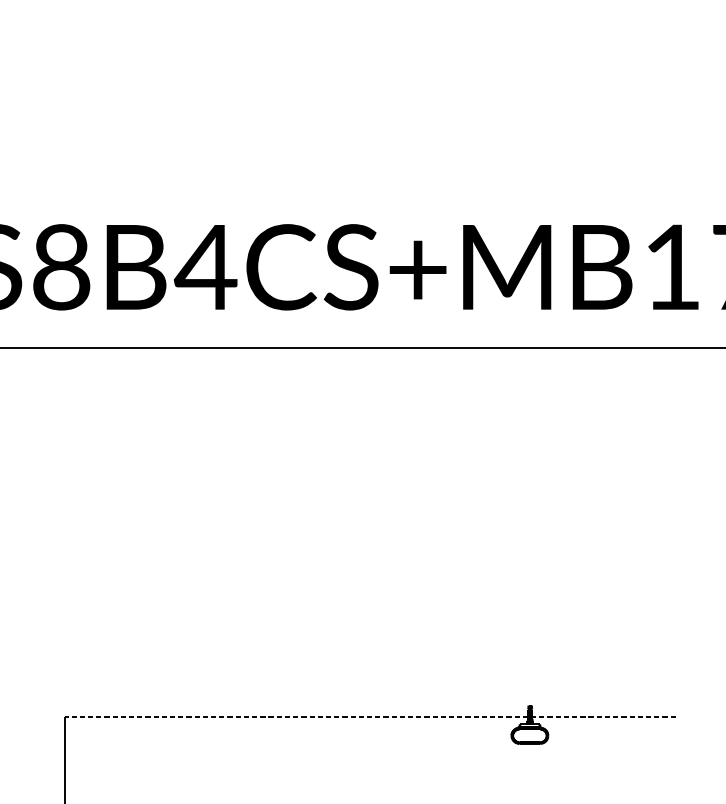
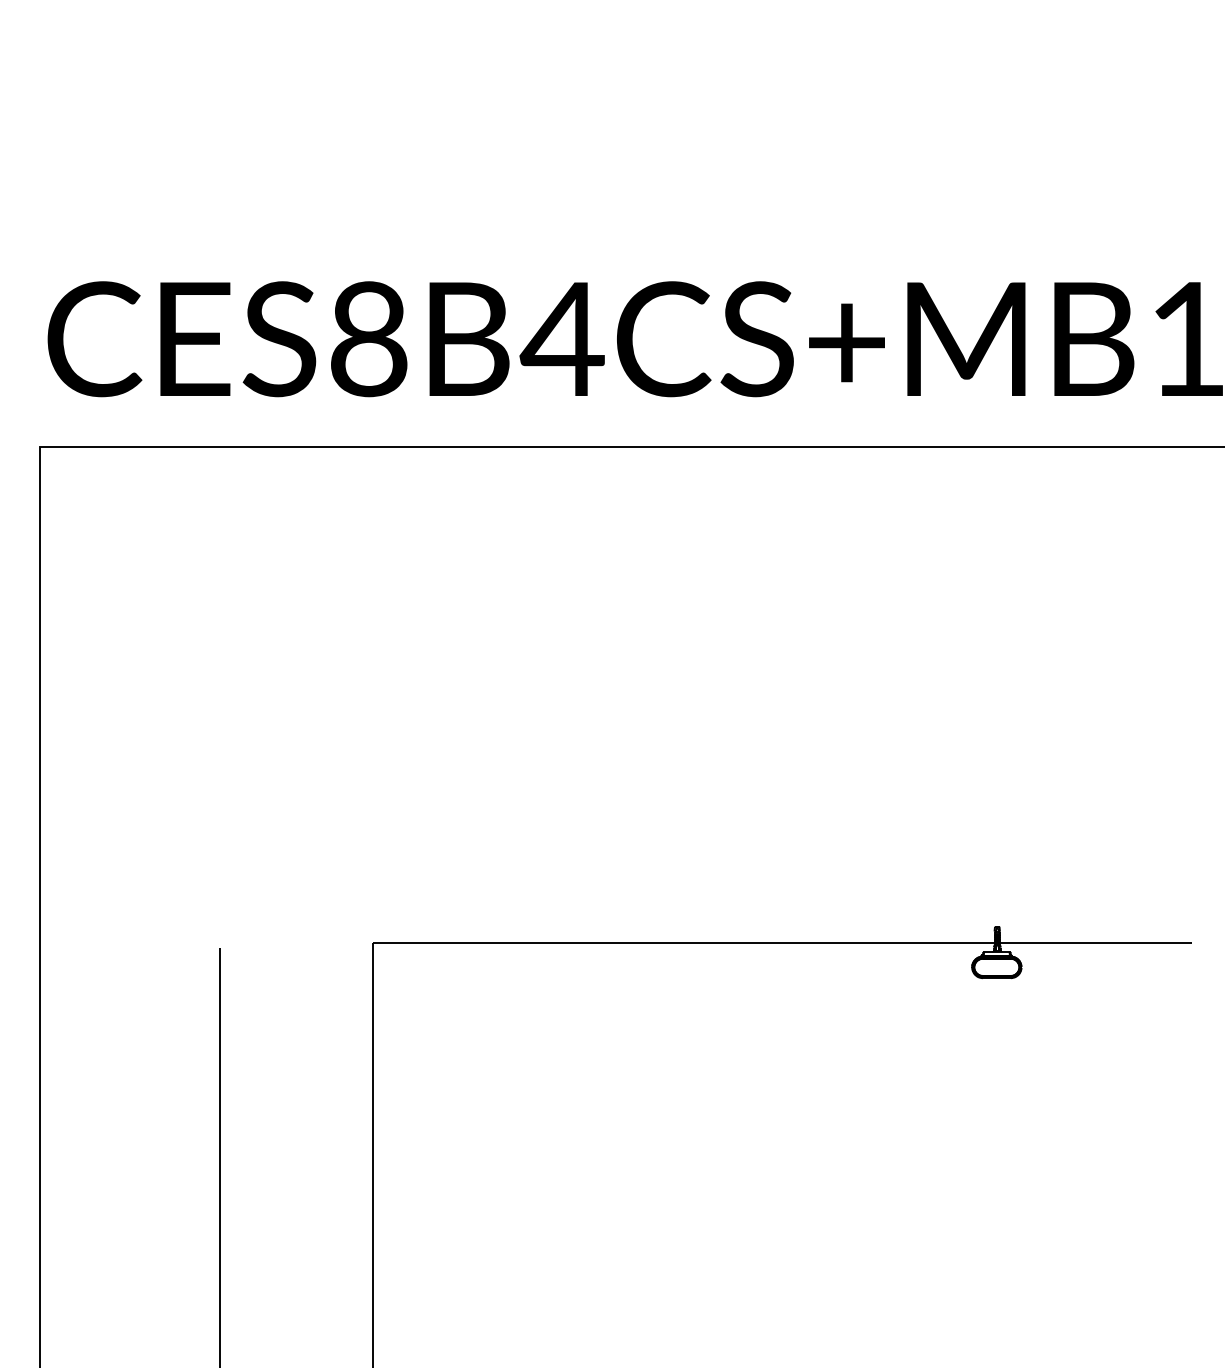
line: (370, 717) -> (782, 942), dashed -> solid

